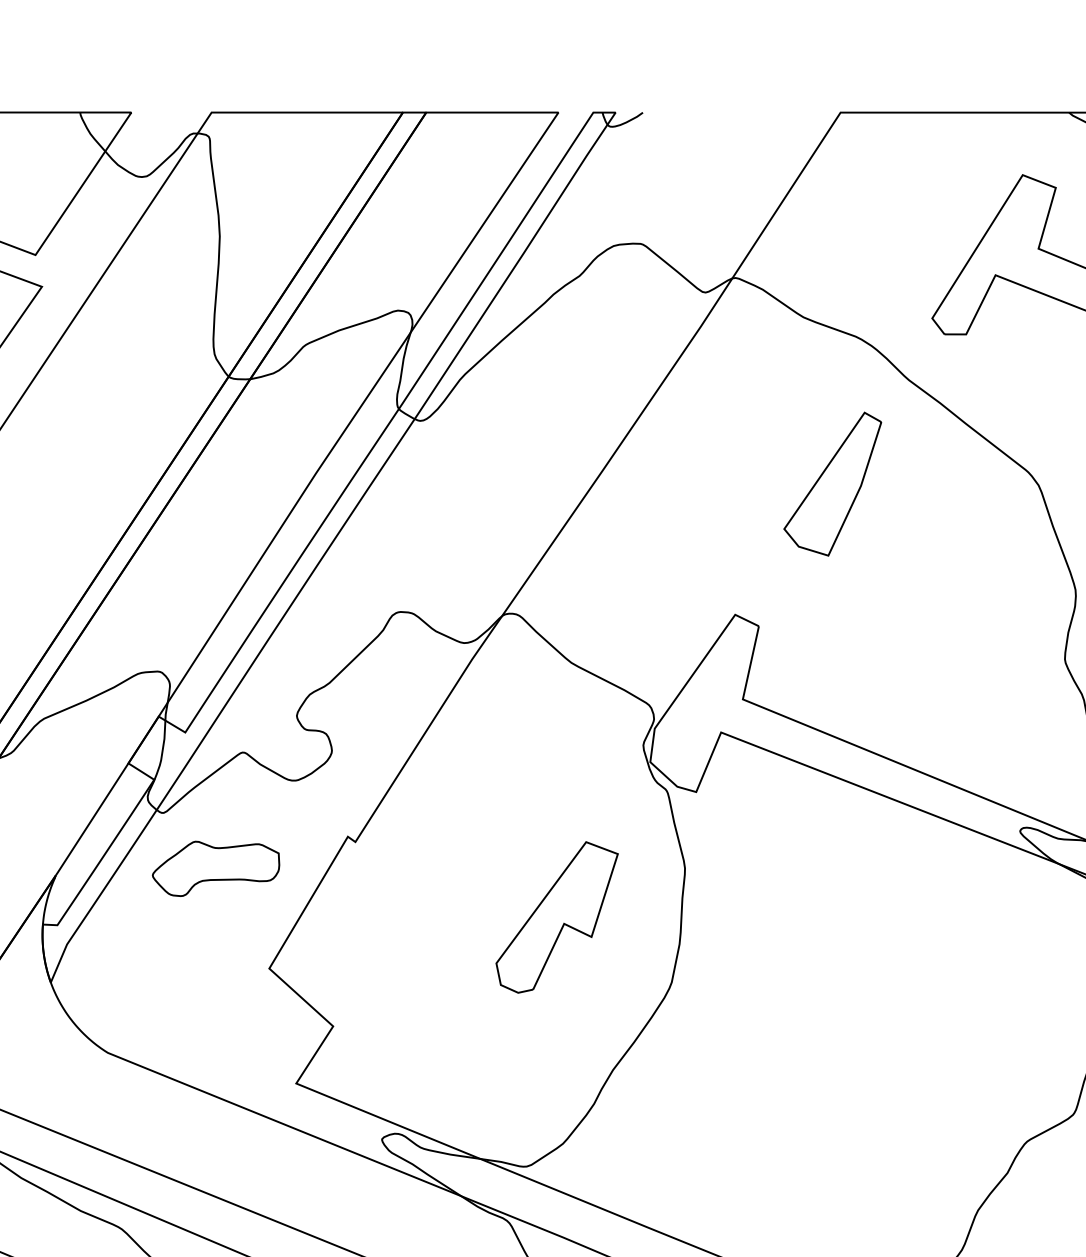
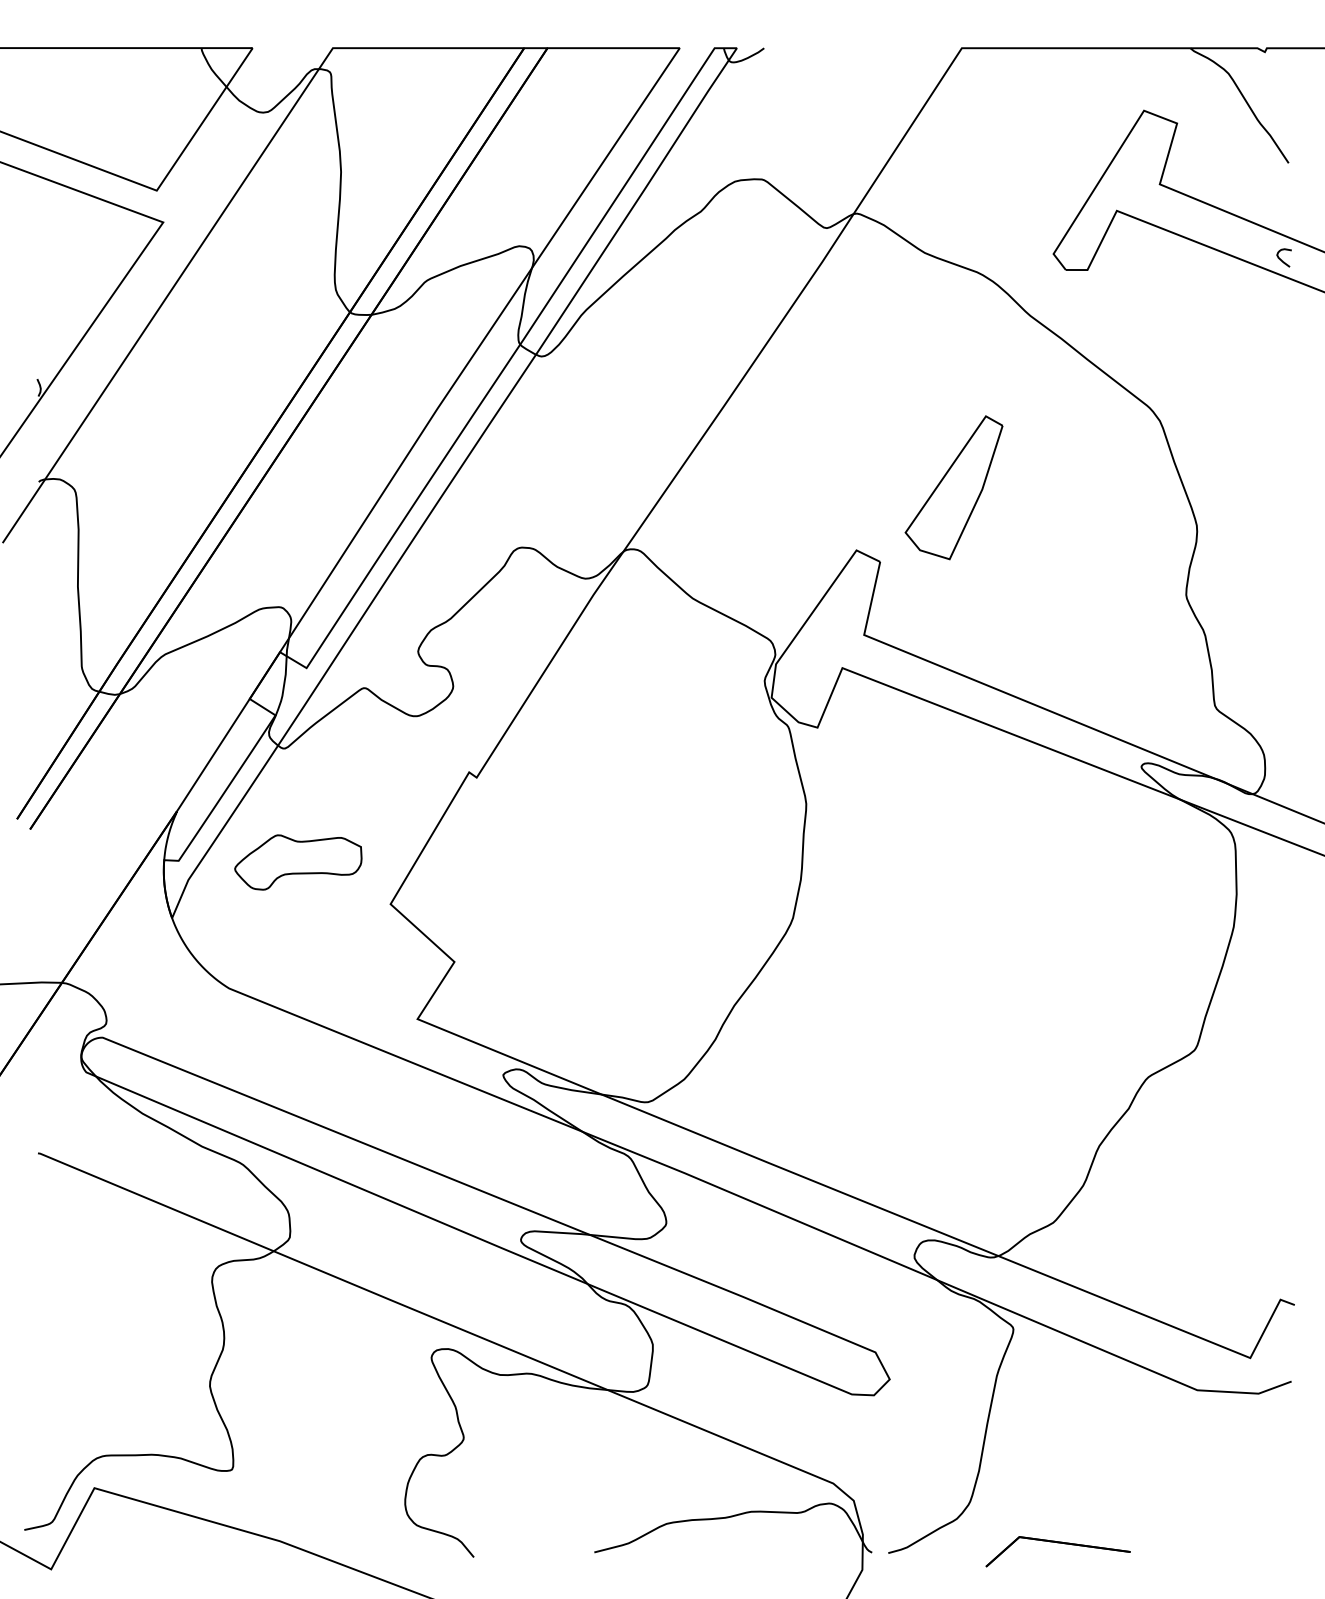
part: (832, 483) -> (953, 487), moved
part: (216, 868) -> (298, 862), moved
part: (557, 916) -> (678, 852), removed

